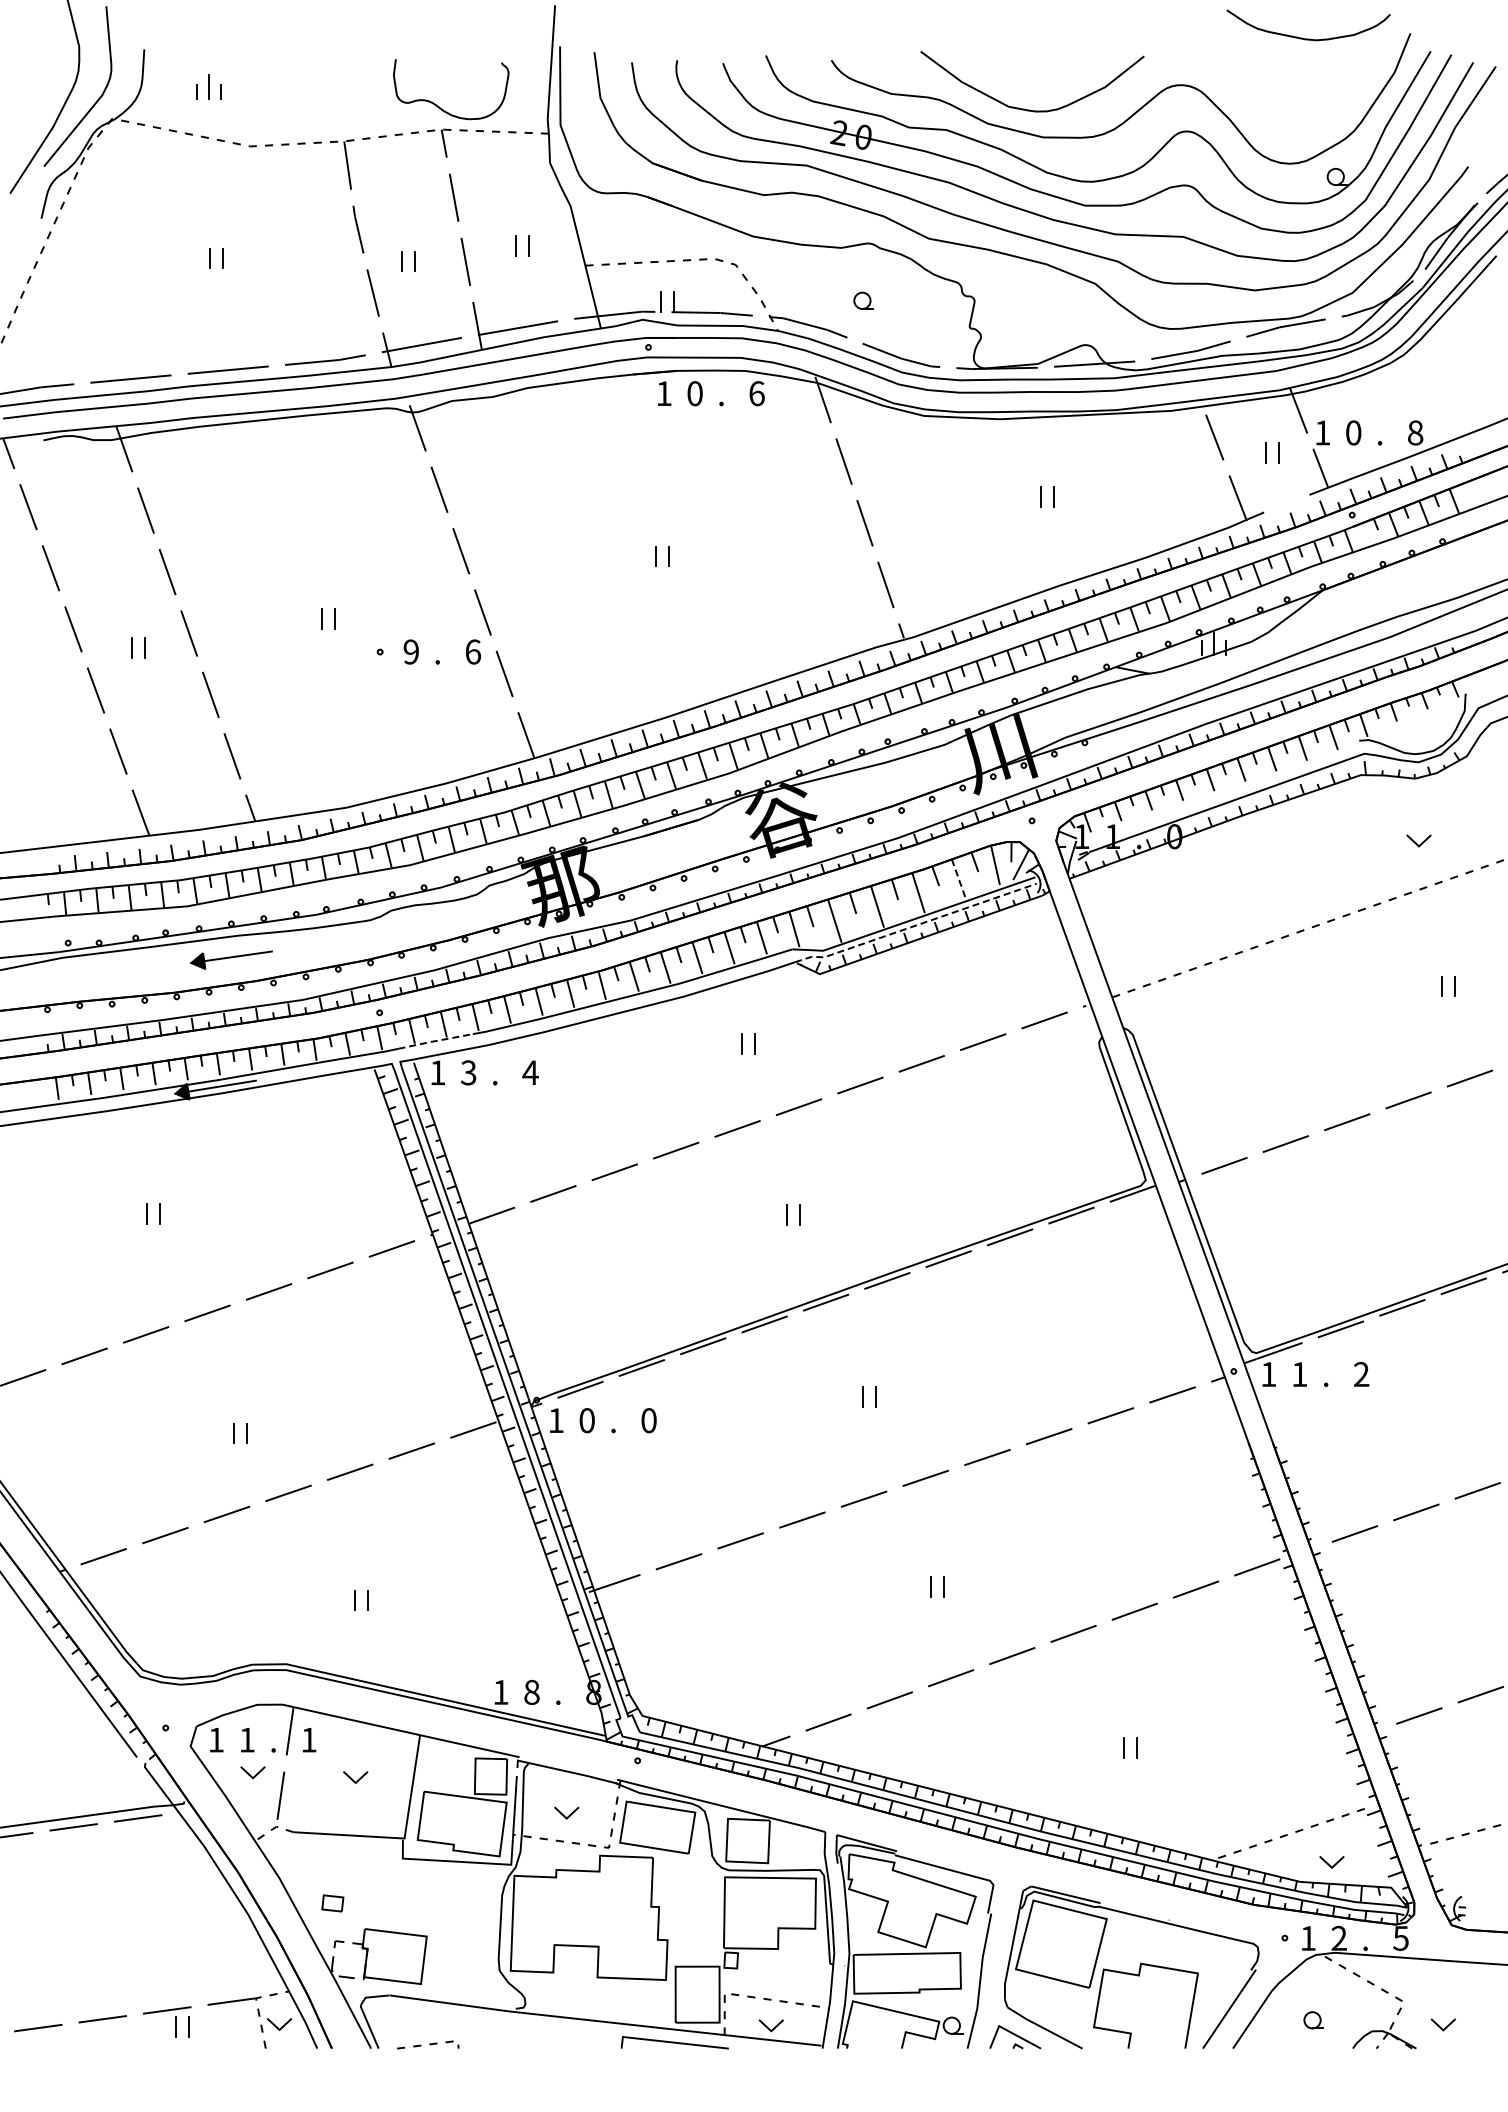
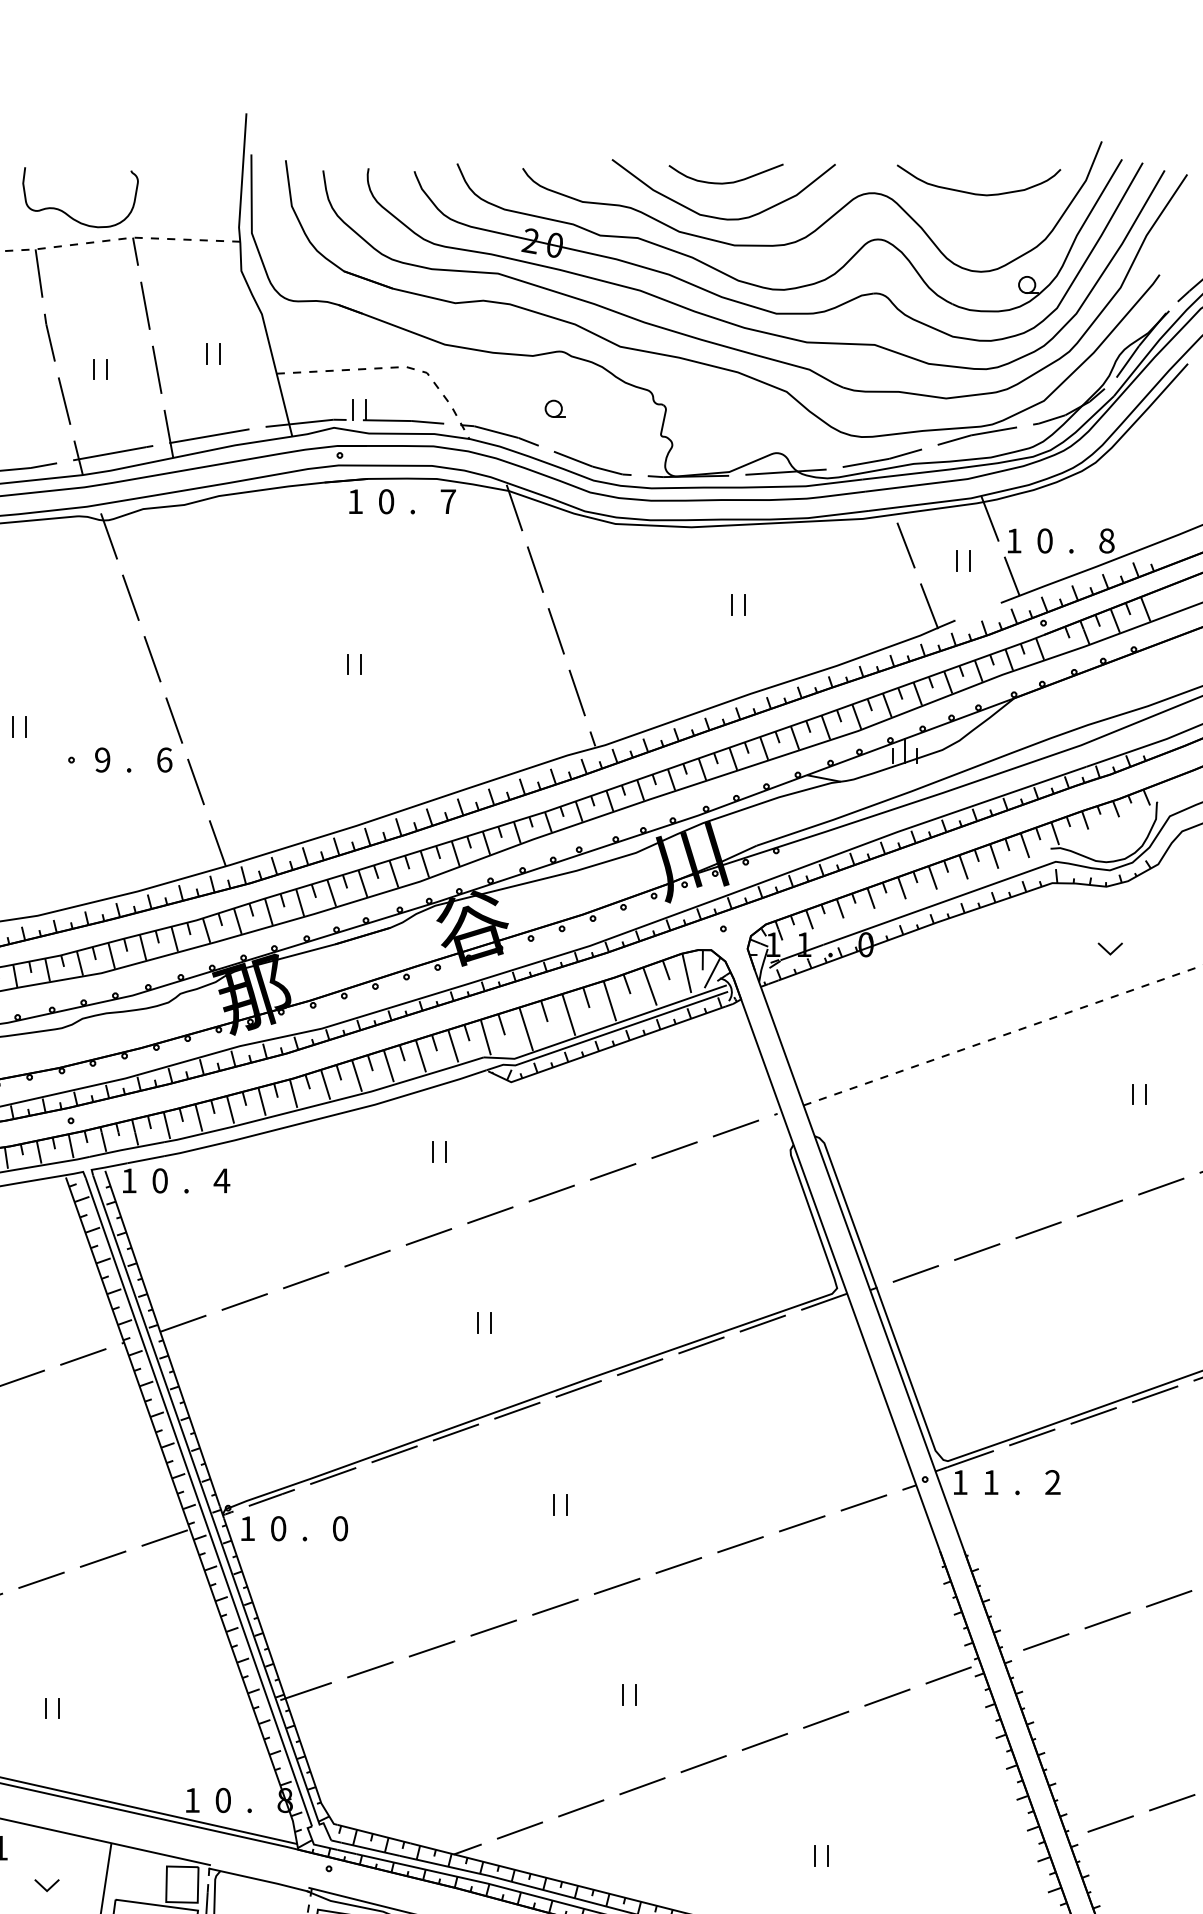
curve: (1308, 38) -> (978, 193), moved
curve: (1038, 73) -> (729, 181), added
curve: (438, 105) -> (67, 213), moved
text: (756, 393) -> (447, 501), 6 -> 7
line: (958, 878) -> (649, 986), dashed -> solid
line: (915, 925) -> (606, 1033), dashed -> solid
line: (435, 1041) -> (126, 1149), dashed -> solid
text: (468, 1072) -> (159, 1180), 3 -> 0
text: (531, 1692) -> (222, 1800), 8 -> 0

